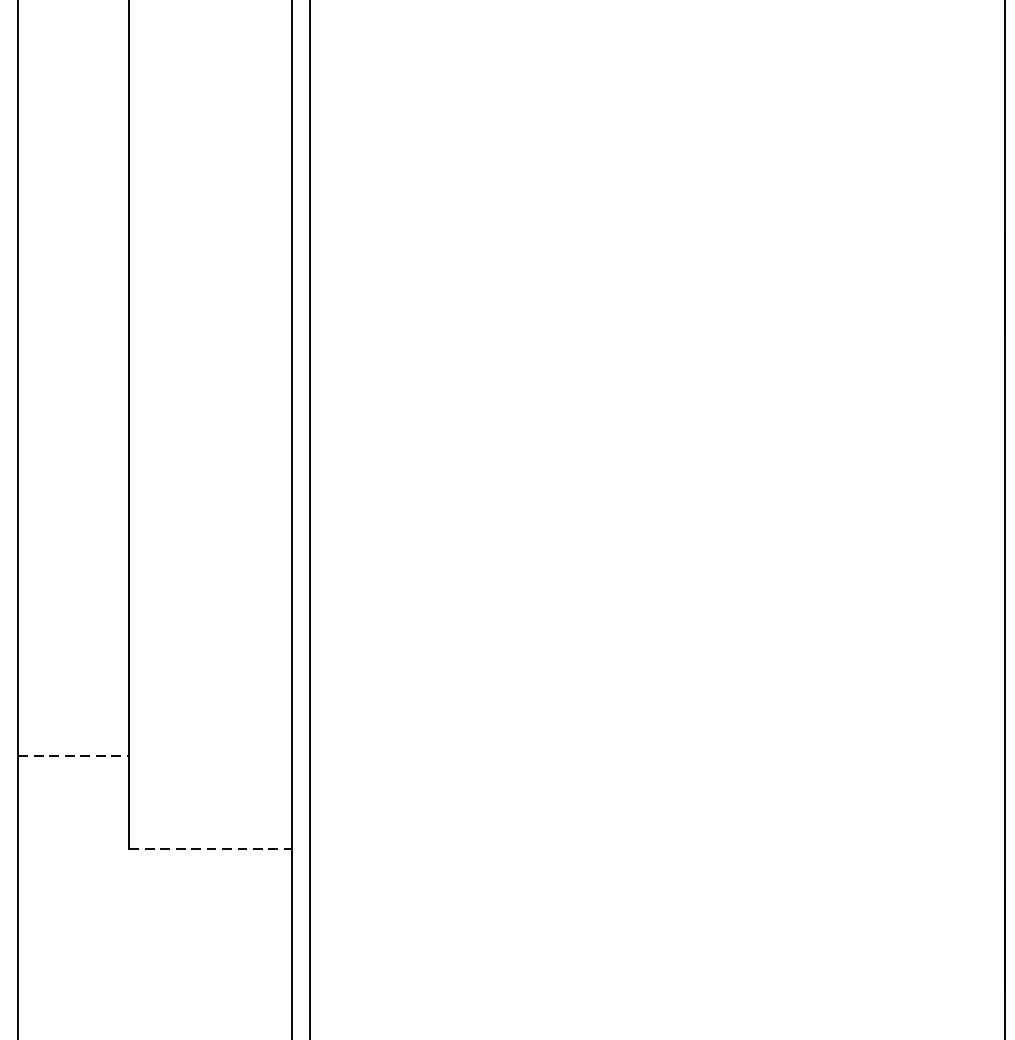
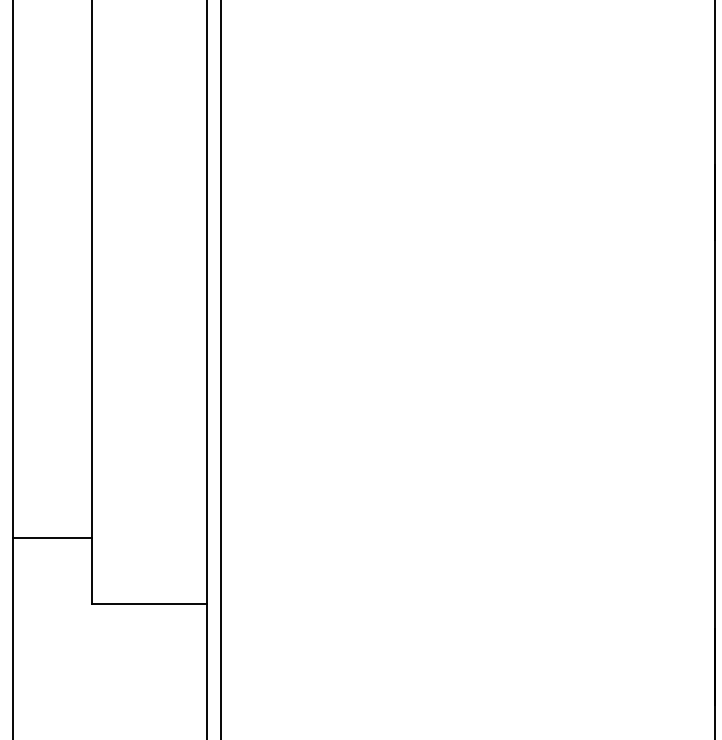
line: (74, 756) -> (52, 538), dashed -> solid
line: (210, 848) -> (149, 603), dashed -> solid

